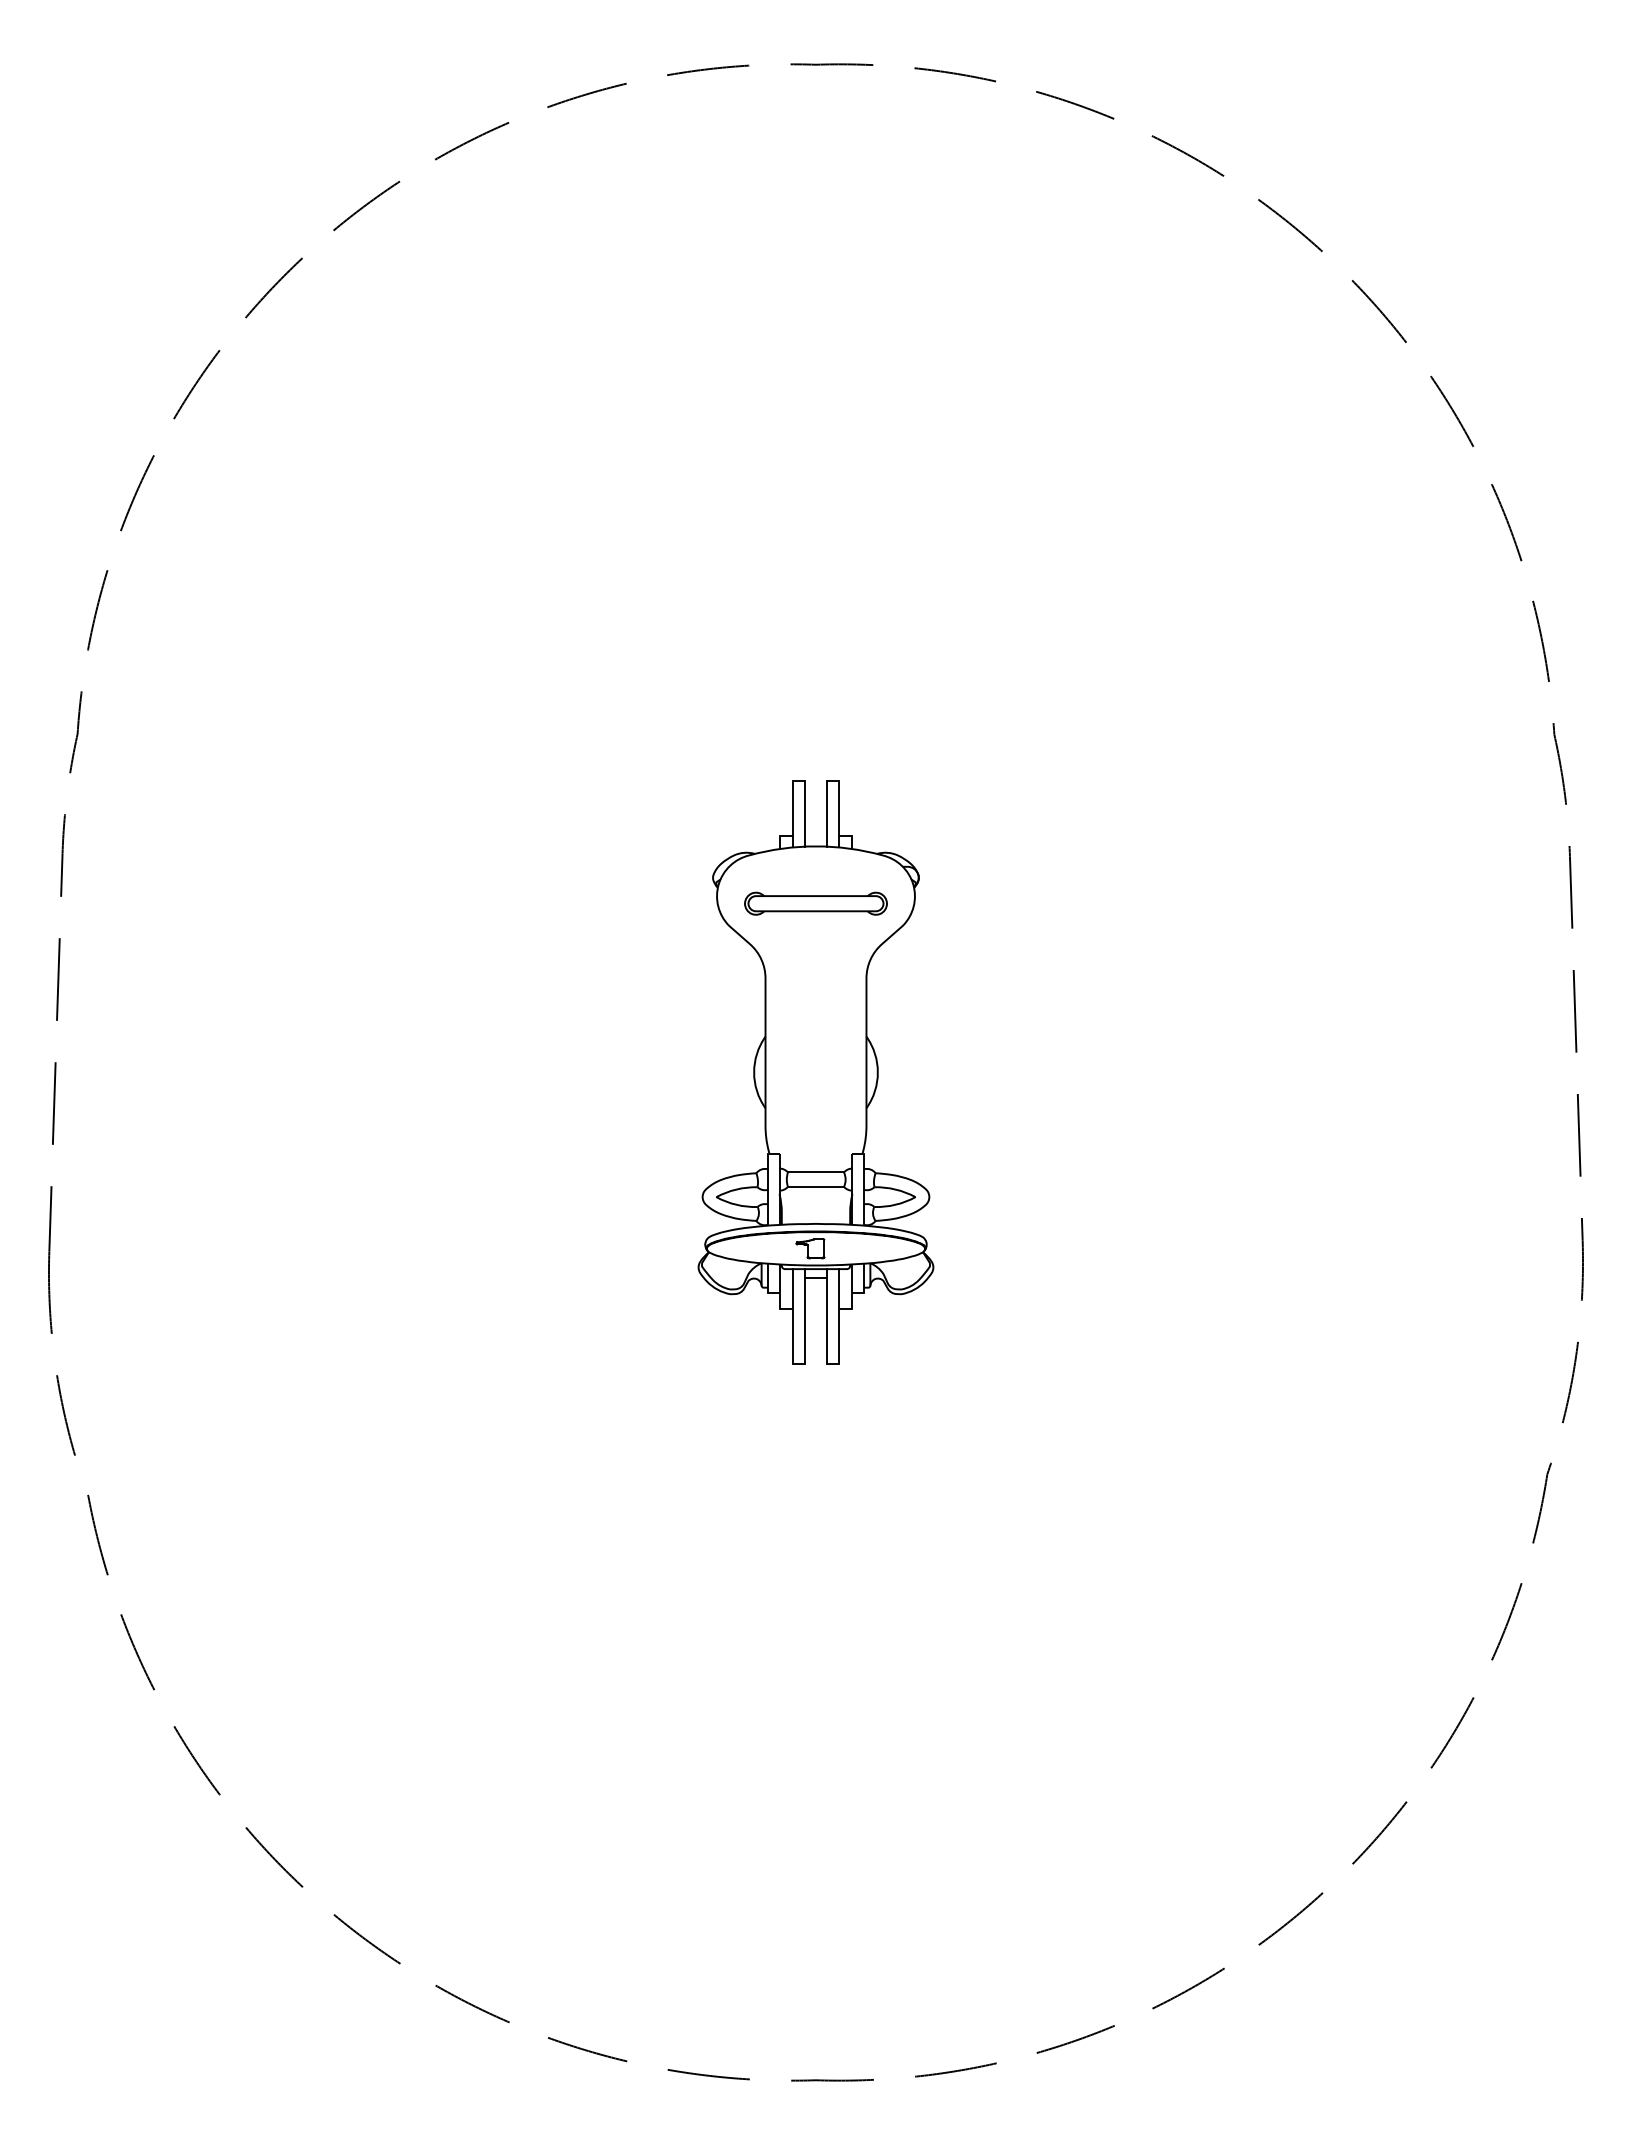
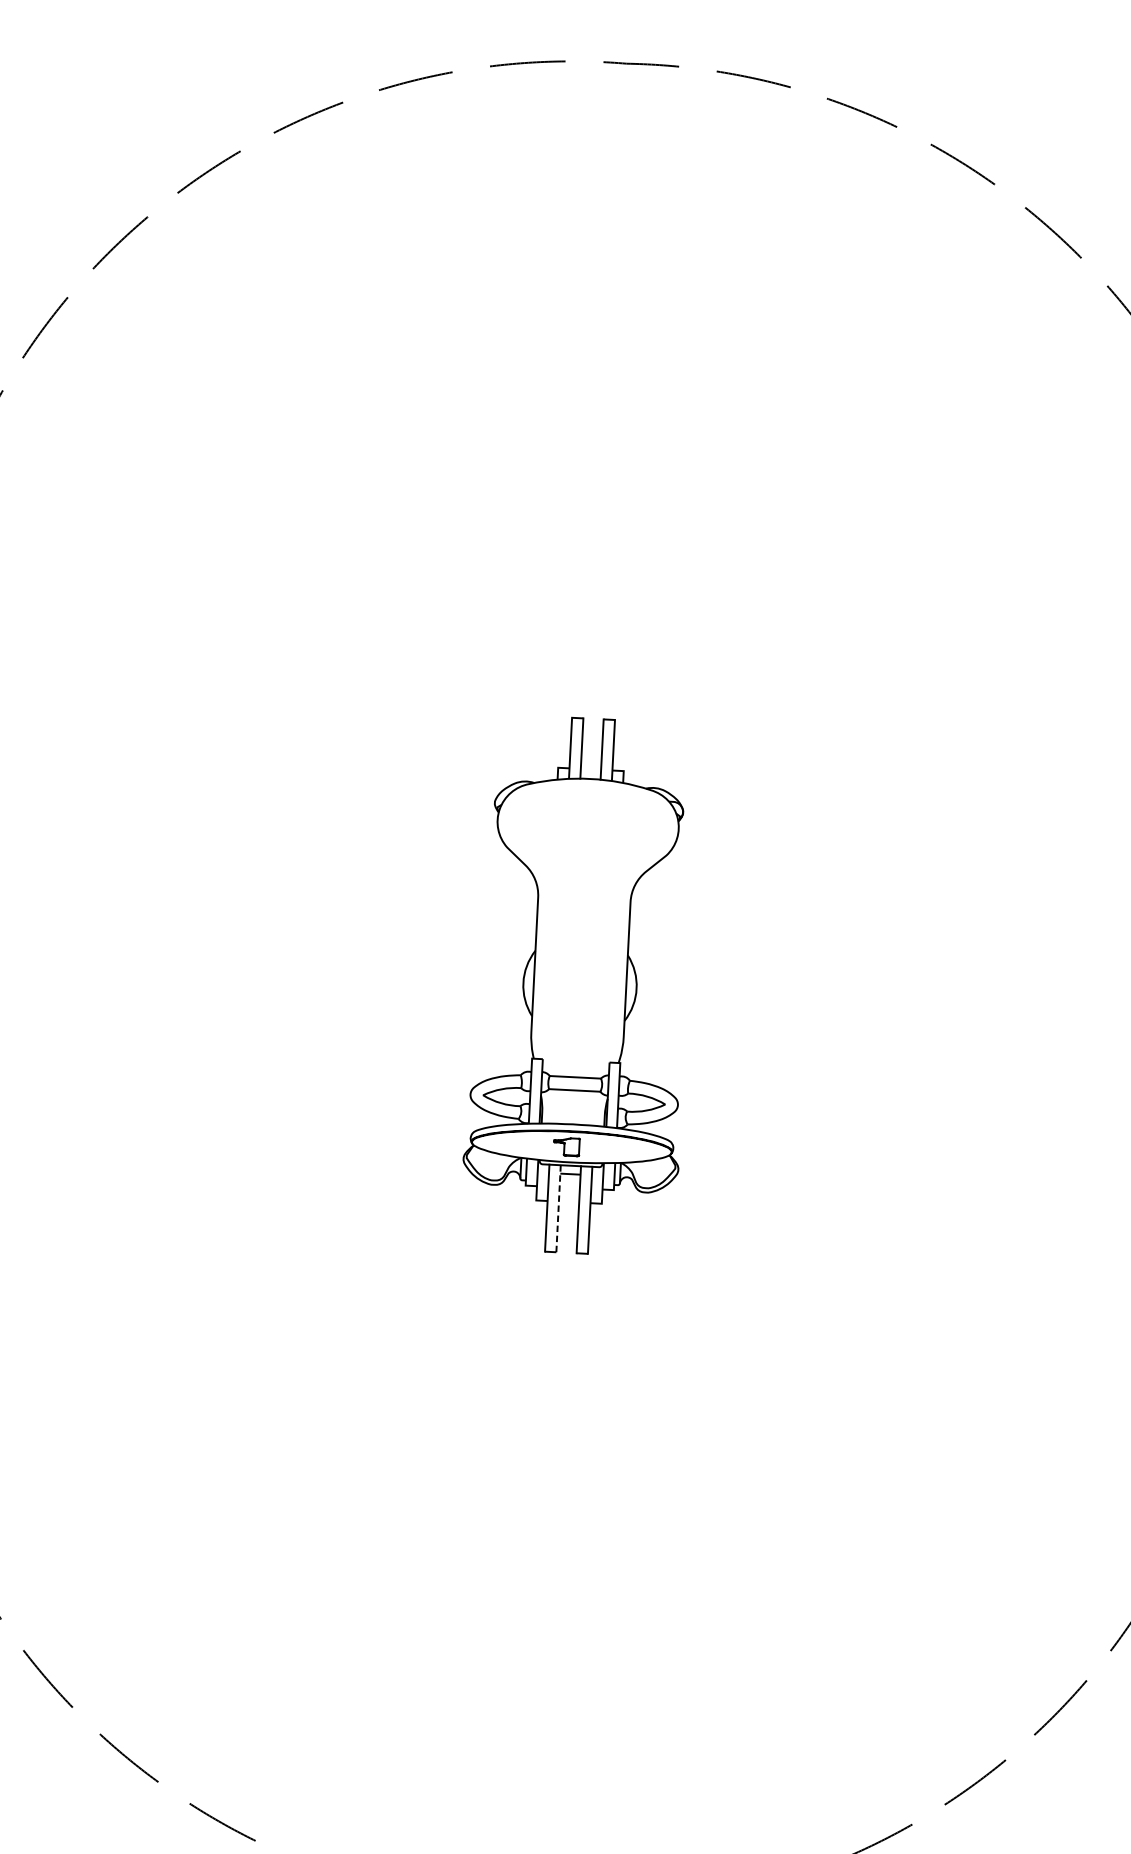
part: (815, 903) -> (587, 831), removed
line: (804, 1316) -> (558, 1208), solid -> dashed

